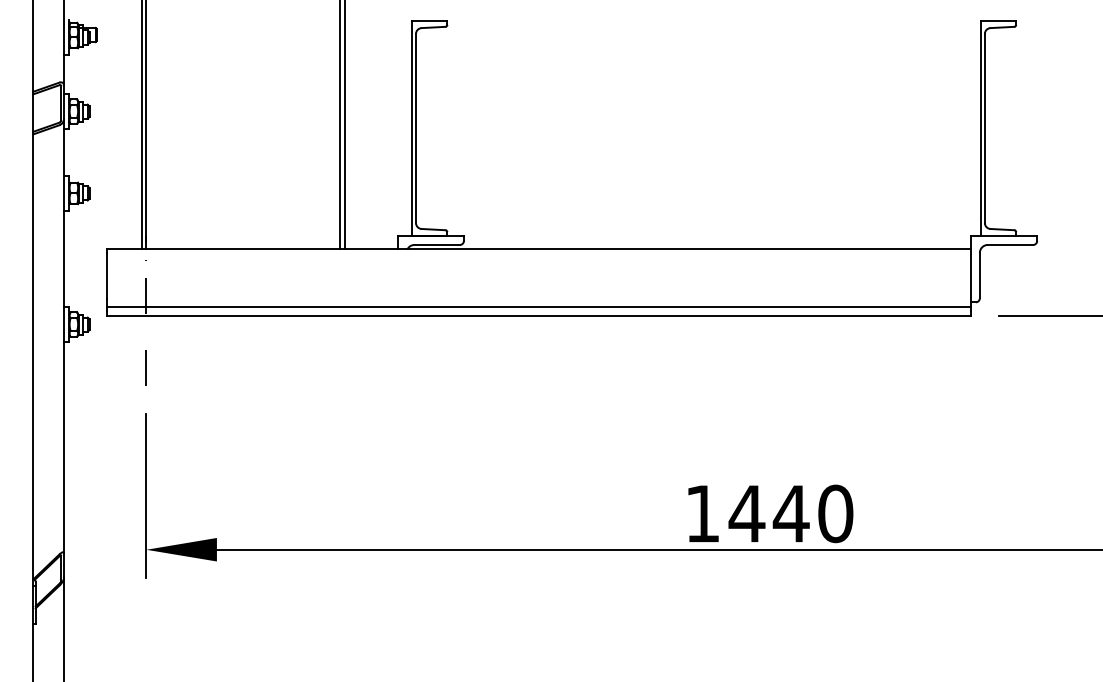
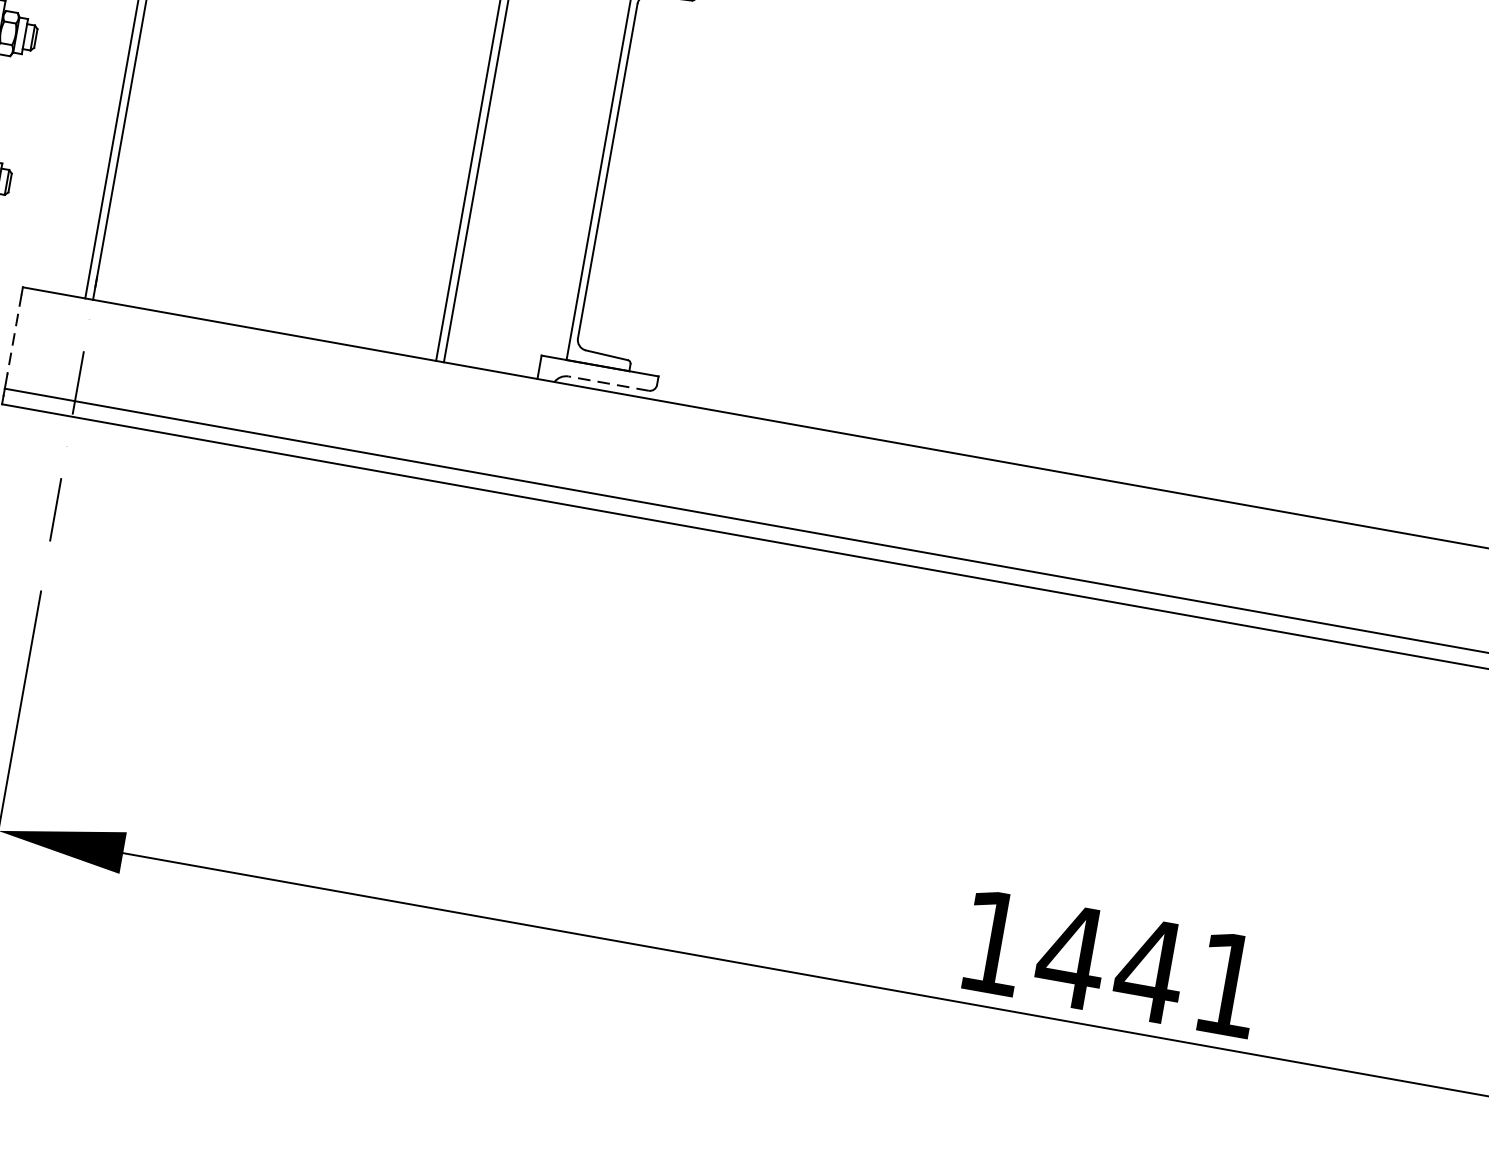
line: (437, 244) -> (609, 382), solid -> dashed
line: (106, 276) -> (13, 335), solid -> dashed
text: (835, 513) -> (1228, 983), 1440 -> 1441

